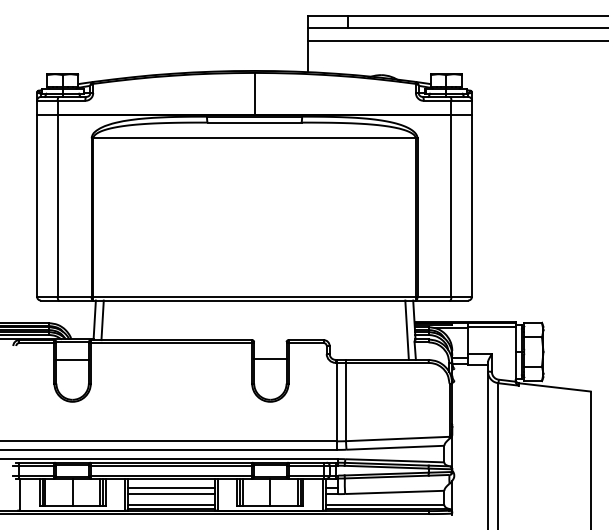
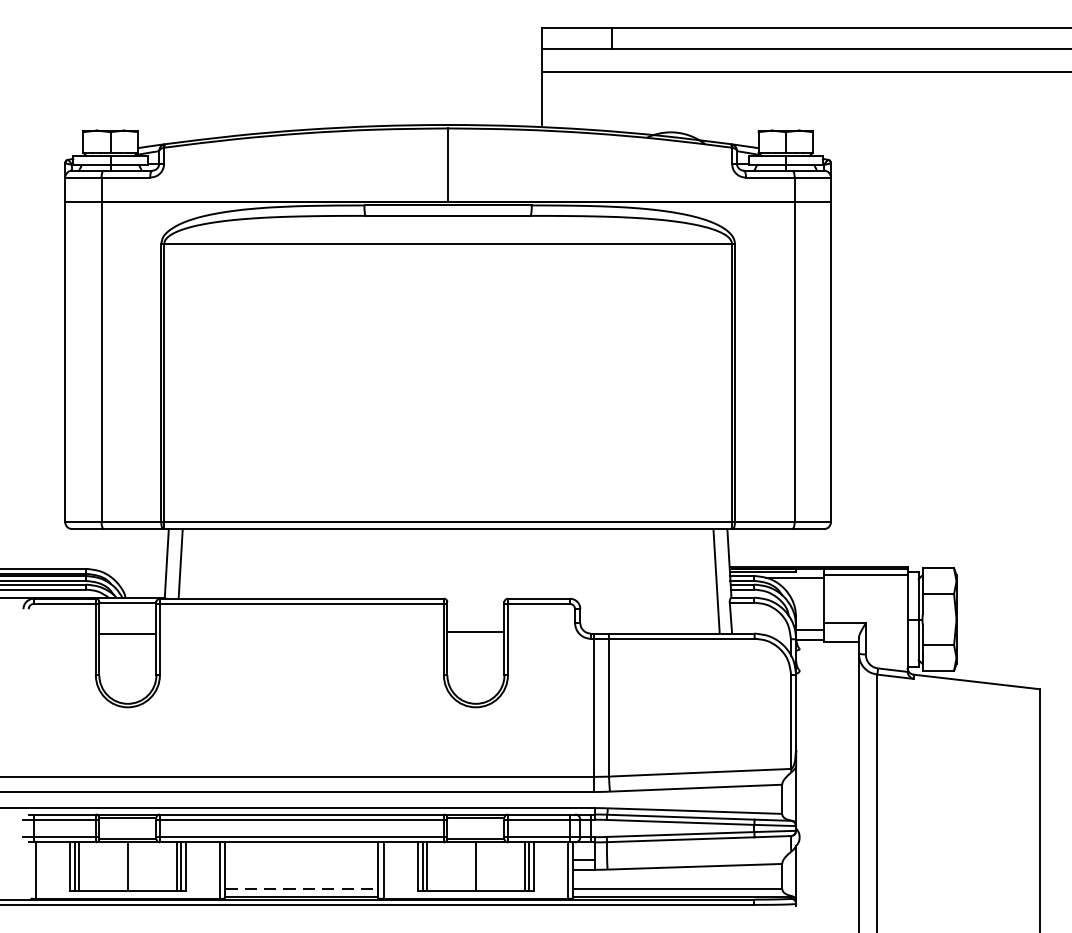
line: (171, 488) -> (301, 859), removed
line: (171, 494) -> (301, 870), removed
line: (171, 504) -> (301, 888), solid -> dashed

